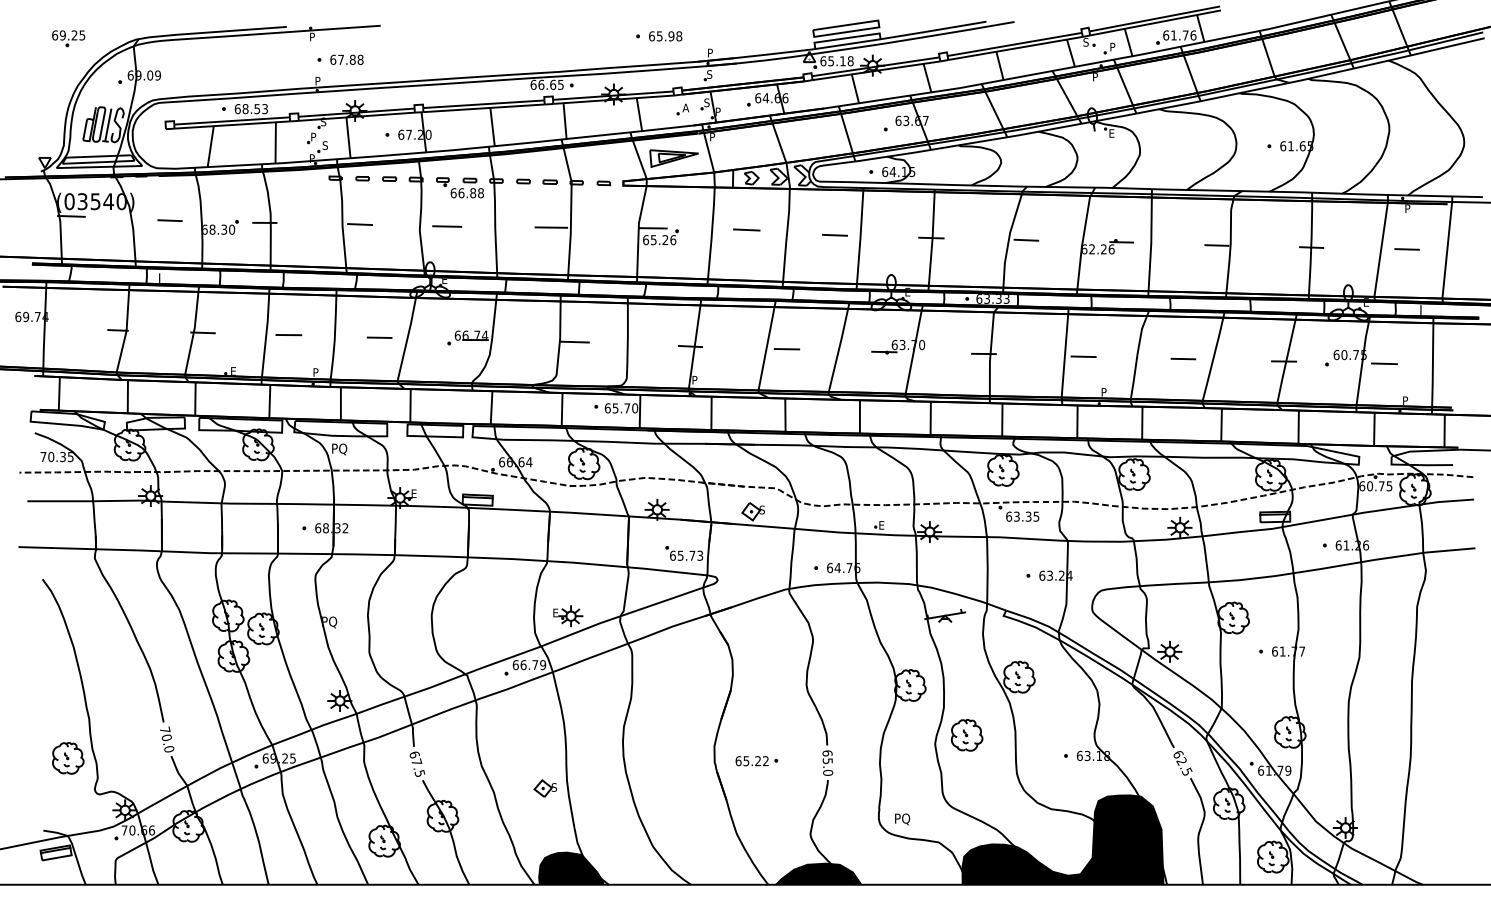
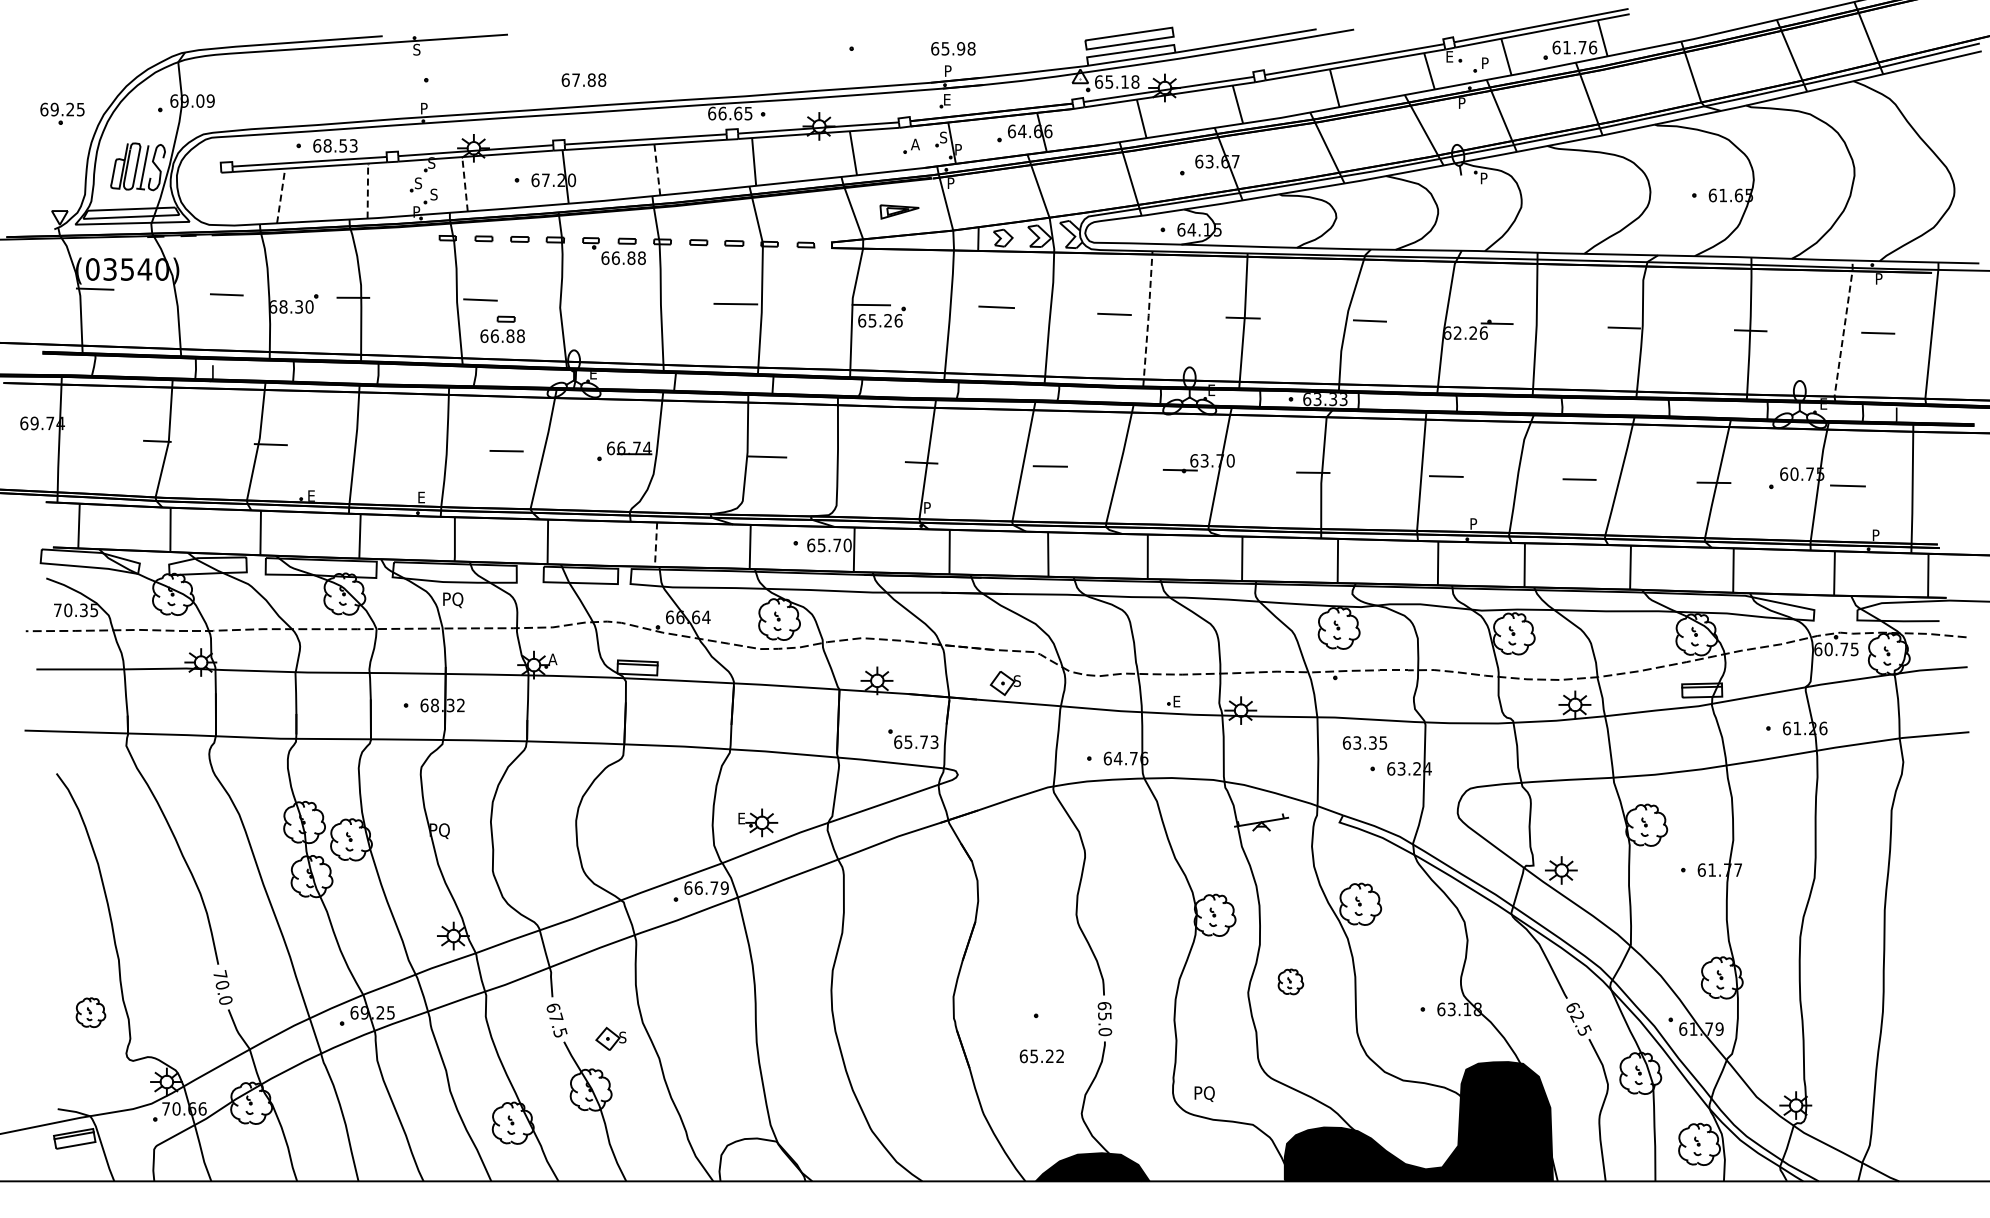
text: (312, 36) -> (416, 49), P -> S
text: (665, 36) -> (953, 48), moved
part: (68, 38) -> (62, 113), moved
text: (1085, 42) -> (1449, 56), S -> E
text: (346, 59) -> (583, 79), moved
text: (709, 74) -> (946, 99), S -> E
line: (492, 126) -> (657, 169), solid -> dashed
text: (1112, 133) -> (1484, 178), E -> P
text: (312, 137) -> (417, 183), P -> S
line: (348, 137) -> (464, 183), solid -> dashed
line: (275, 143) -> (367, 191), solid -> dashed
line: (211, 146) -> (281, 196), solid -> dashed
part: (673, 158) -> (899, 211), size x0.6
line: (446, 226) -> (596, 302), removed
line: (860, 238) -> (1148, 318), solid -> dashed
part: (376, 245) -> (502, 328), added
line: (1381, 247) -> (1843, 330), solid -> dashed
line: (288, 335) -> (385, 447), removed
text: (315, 372) -> (421, 497), P -> E
line: (491, 408) -> (656, 545), solid -> dashed
text: (414, 493) -> (552, 659), E -> A
text: (1023, 516) -> (1365, 742), moved
part: (966, 735) -> (1290, 981), size x0.6
part: (67, 758) -> (90, 1012), size x0.7
text: (751, 761) -> (1041, 1056), moved
part: (545, 788) -> (610, 1038), moved
fill: (571, 868) -> (762, 1159), removed

